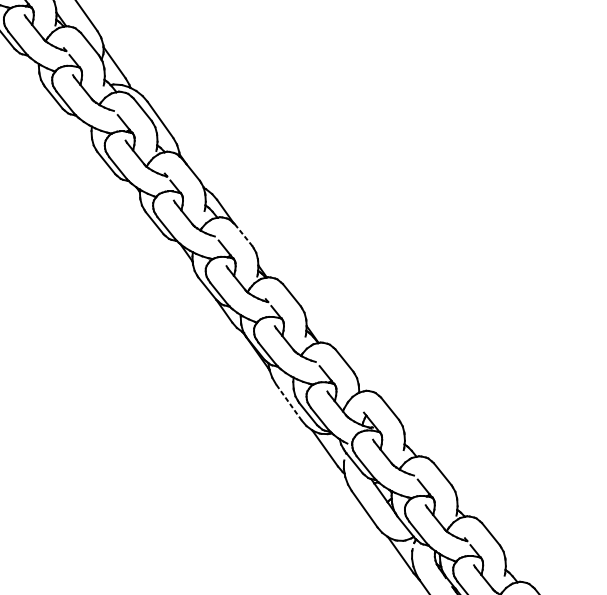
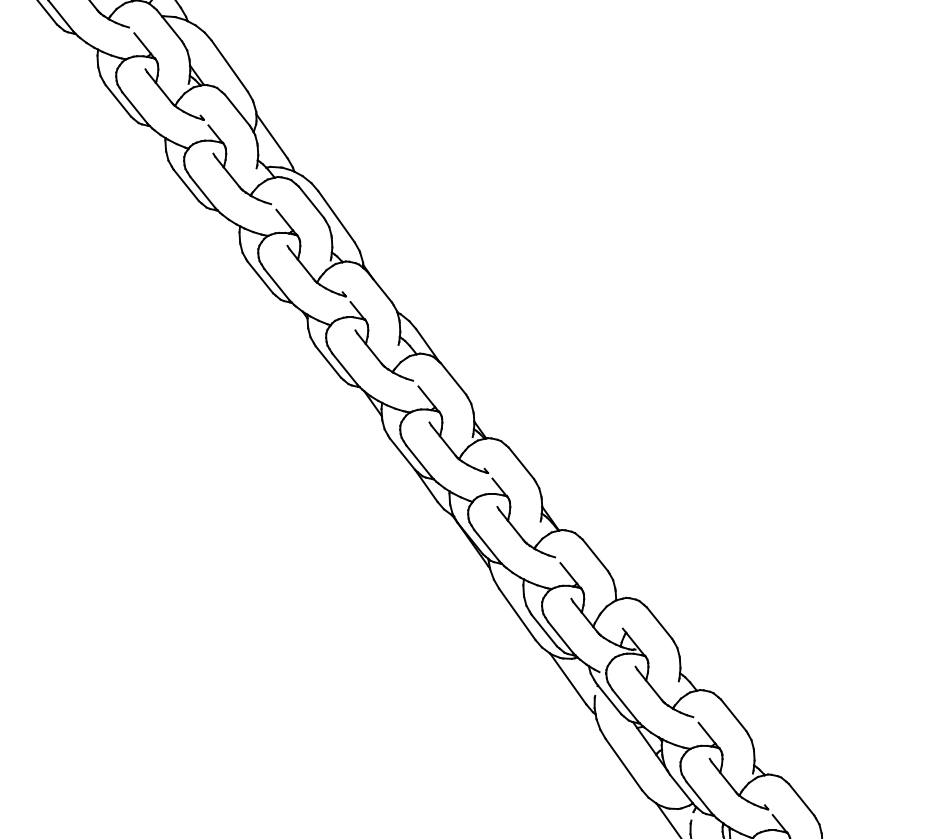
line: (243, 234) -> (453, 378), dashed -> solid
line: (289, 401) -> (517, 613), dashed -> solid

